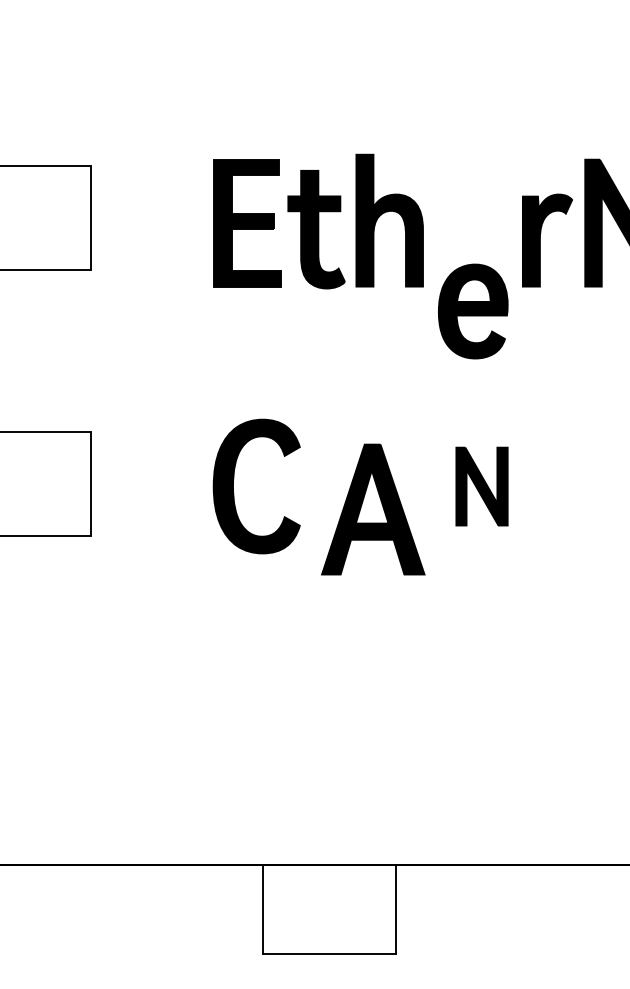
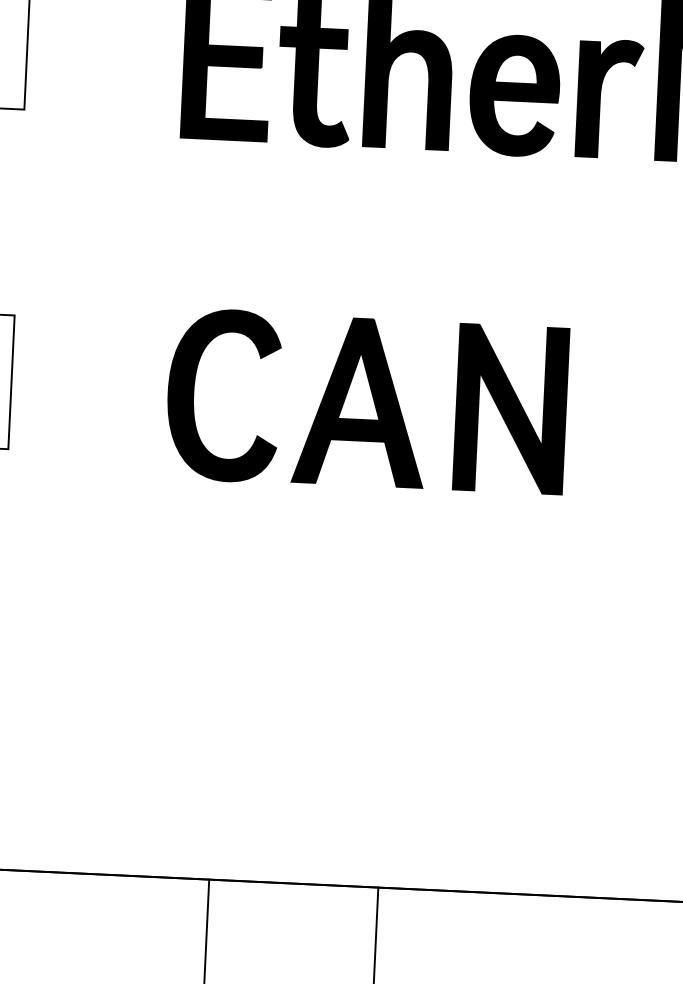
part: (473, 311) -> (515, 95), moved
part: (481, 486) -> (510, 408), size x1.67
part: (373, 509) -> (361, 401), moved

